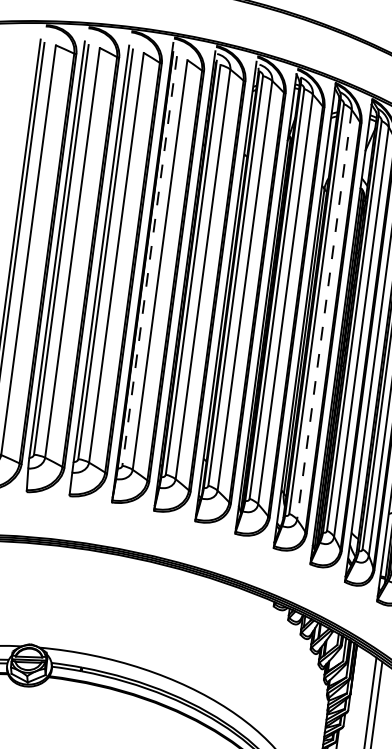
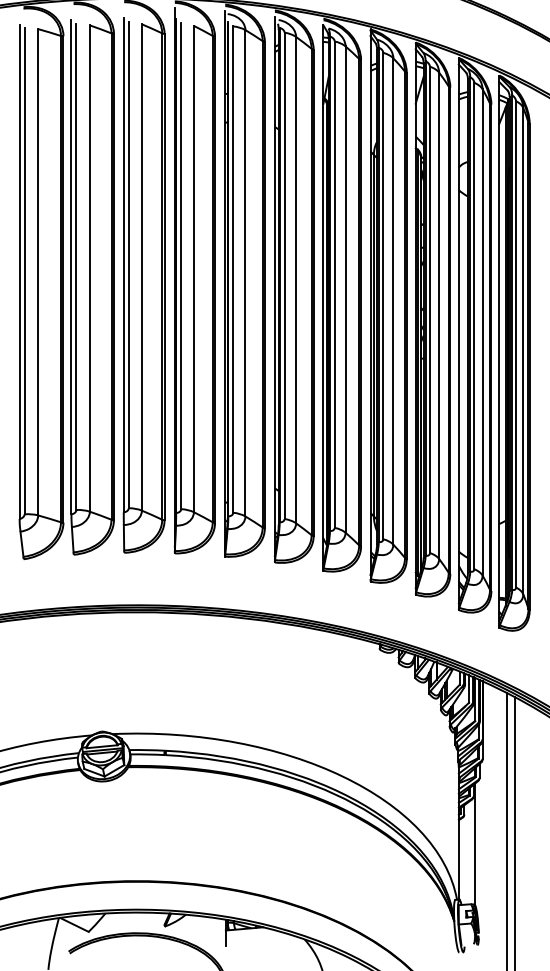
line: (149, 261) -> (181, 266), dashed -> solid
line: (324, 315) -> (393, 302), dashed -> solid

